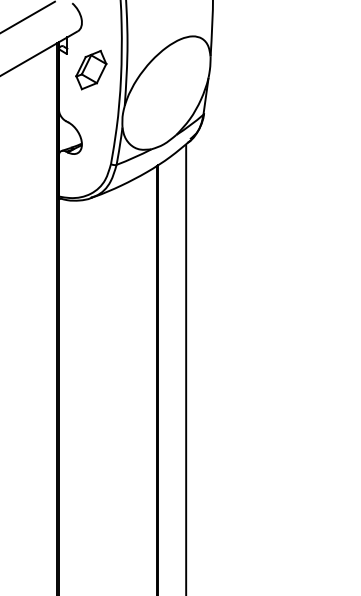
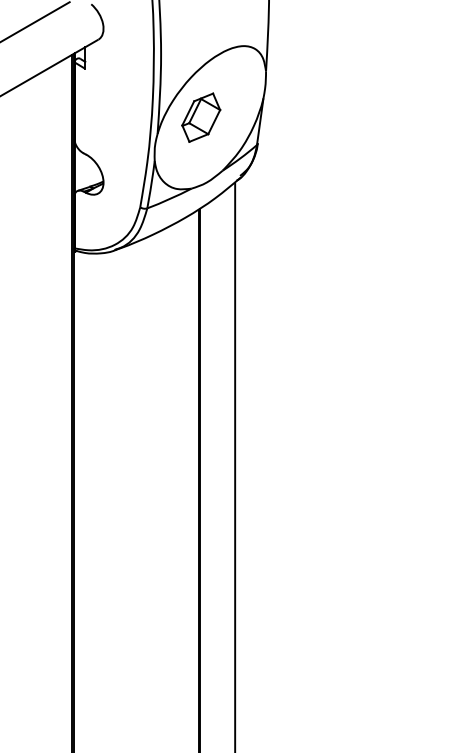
part: (91, 69) -> (201, 116), moved

